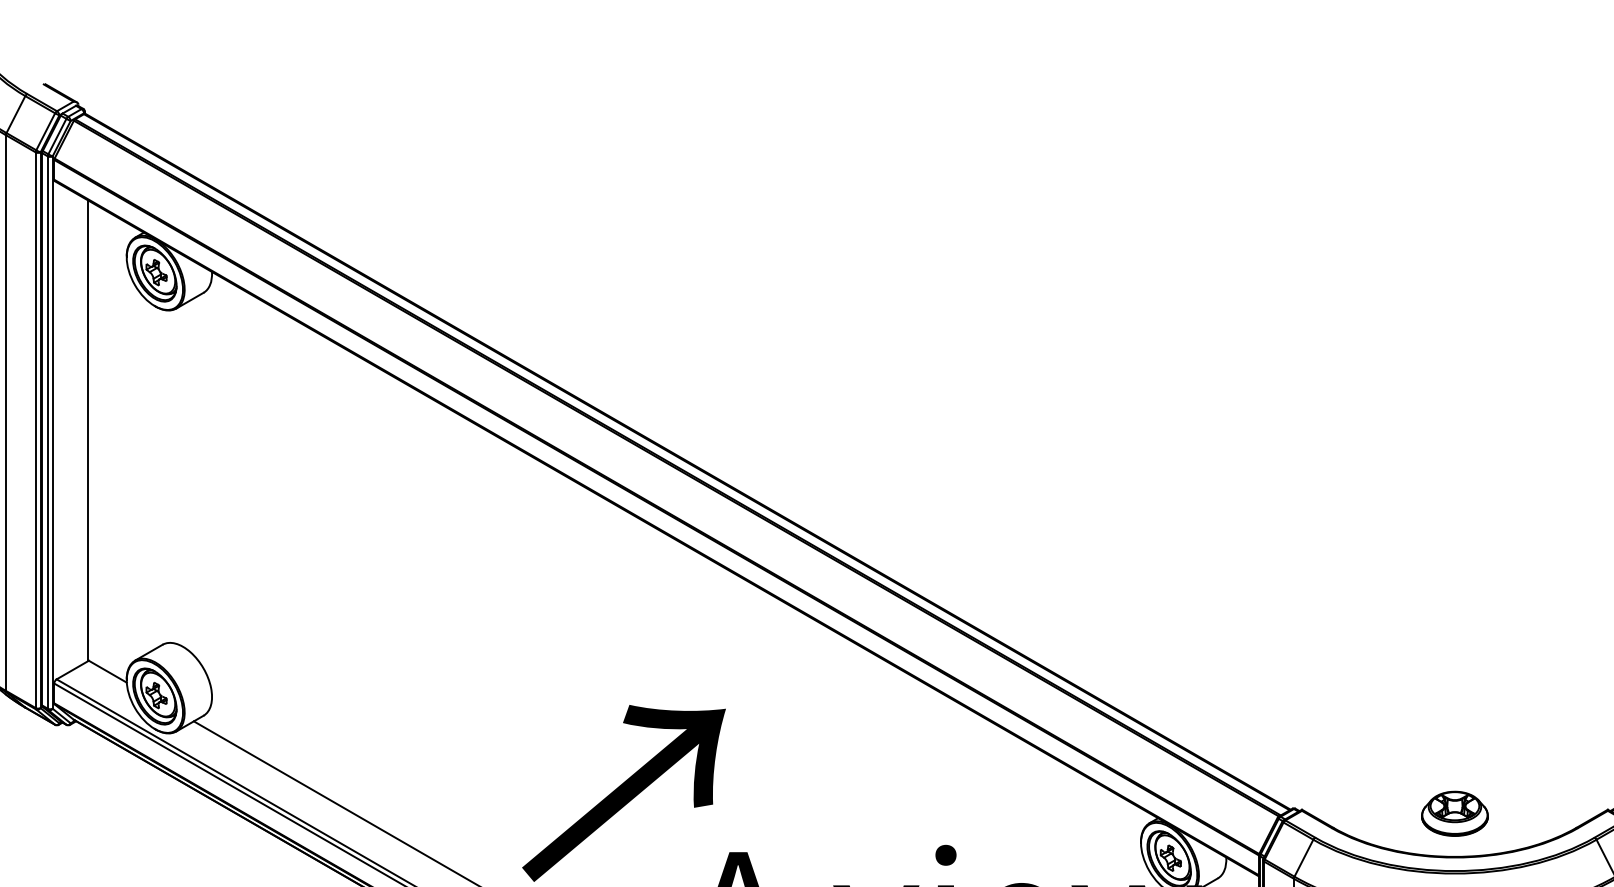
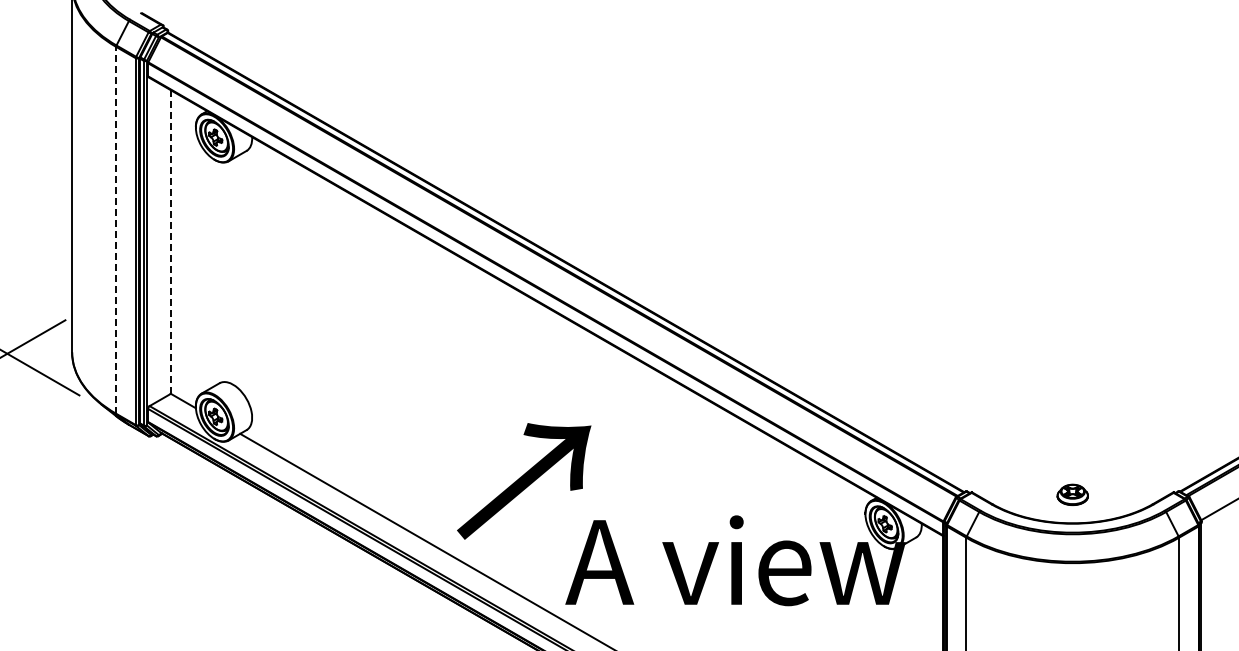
line: (6, 411) -> (116, 229), solid -> dashed
line: (88, 430) -> (170, 241), solid -> dashed
part: (1454, 813) -> (1072, 494), size x0.7

